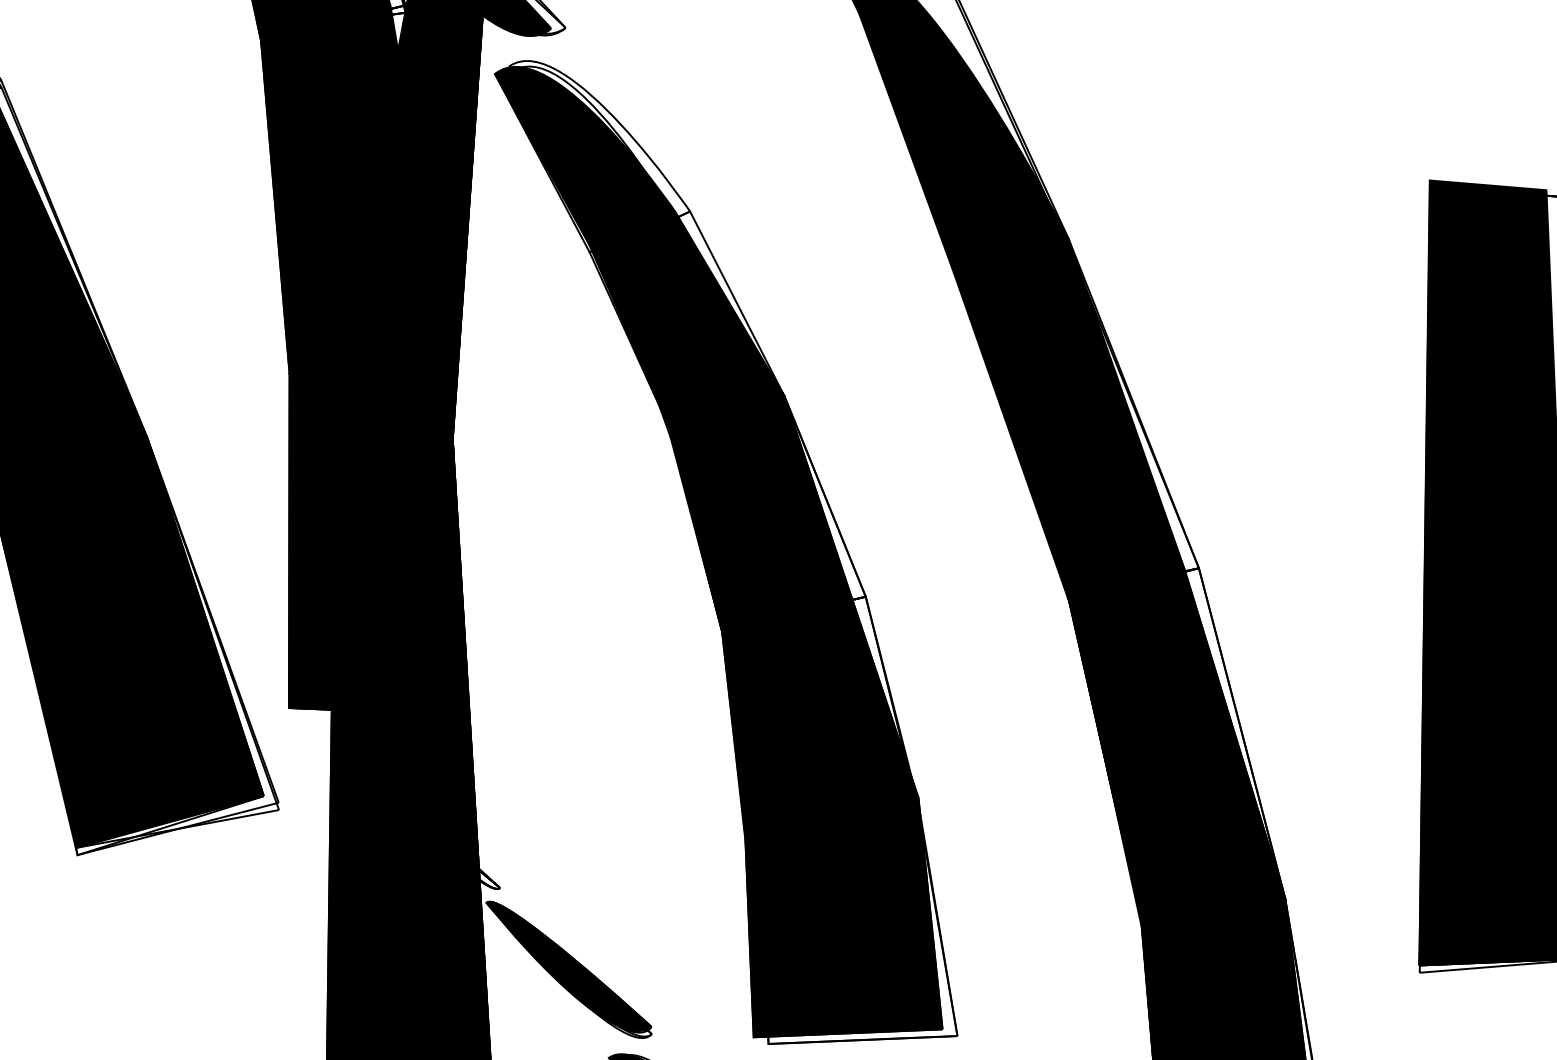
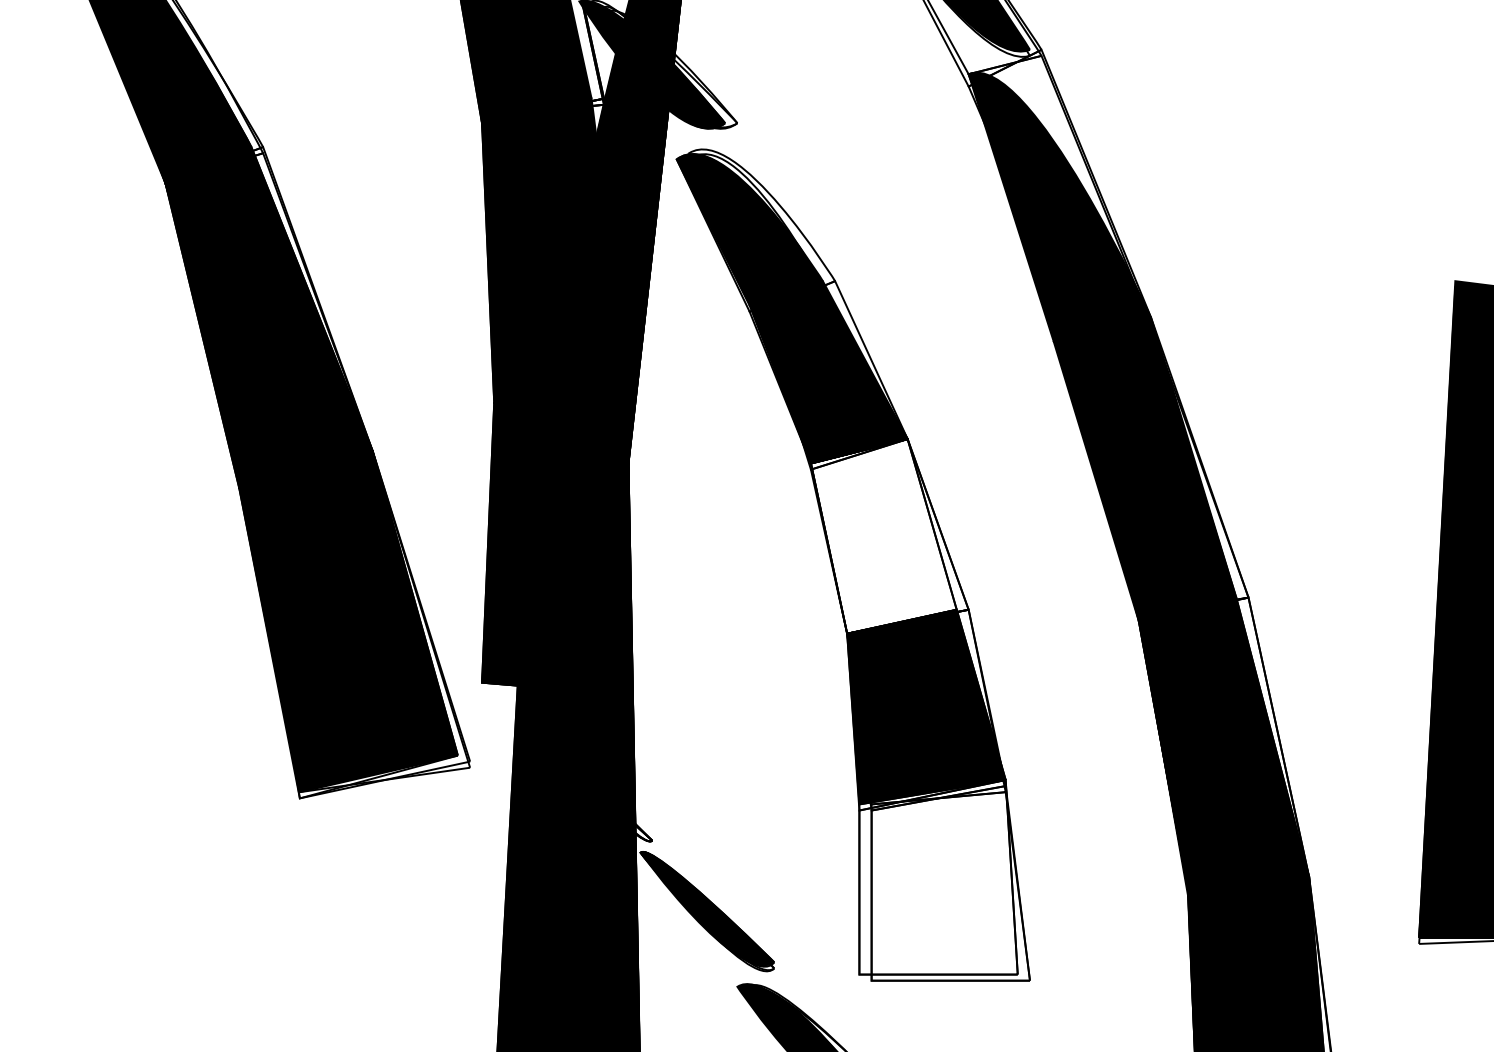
fill: (760, 513) -> (883, 536), removed
fill: (843, 917) -> (938, 877), removed

